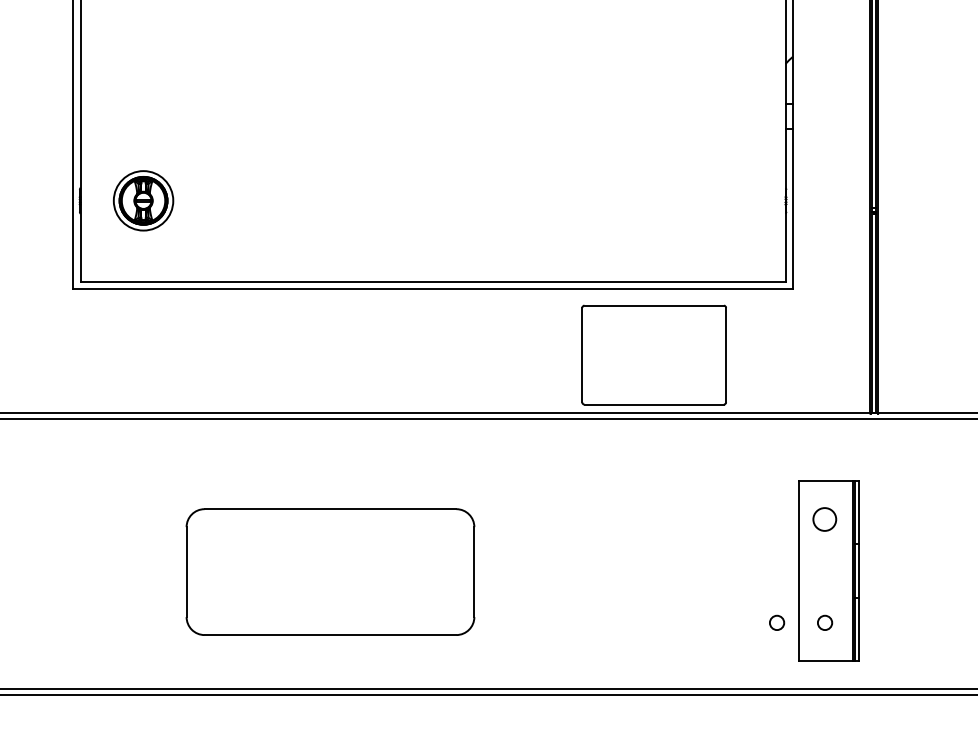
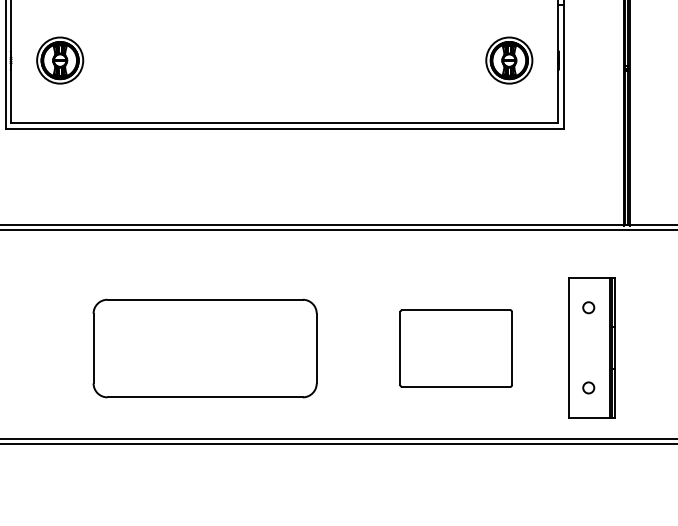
part: (722, 200) -> (509, 60), added
part: (653, 354) -> (455, 348), moved
circle: (825, 519) -> (589, 307), size x0.62
circle: (777, 622) -> (551, 387), removed

